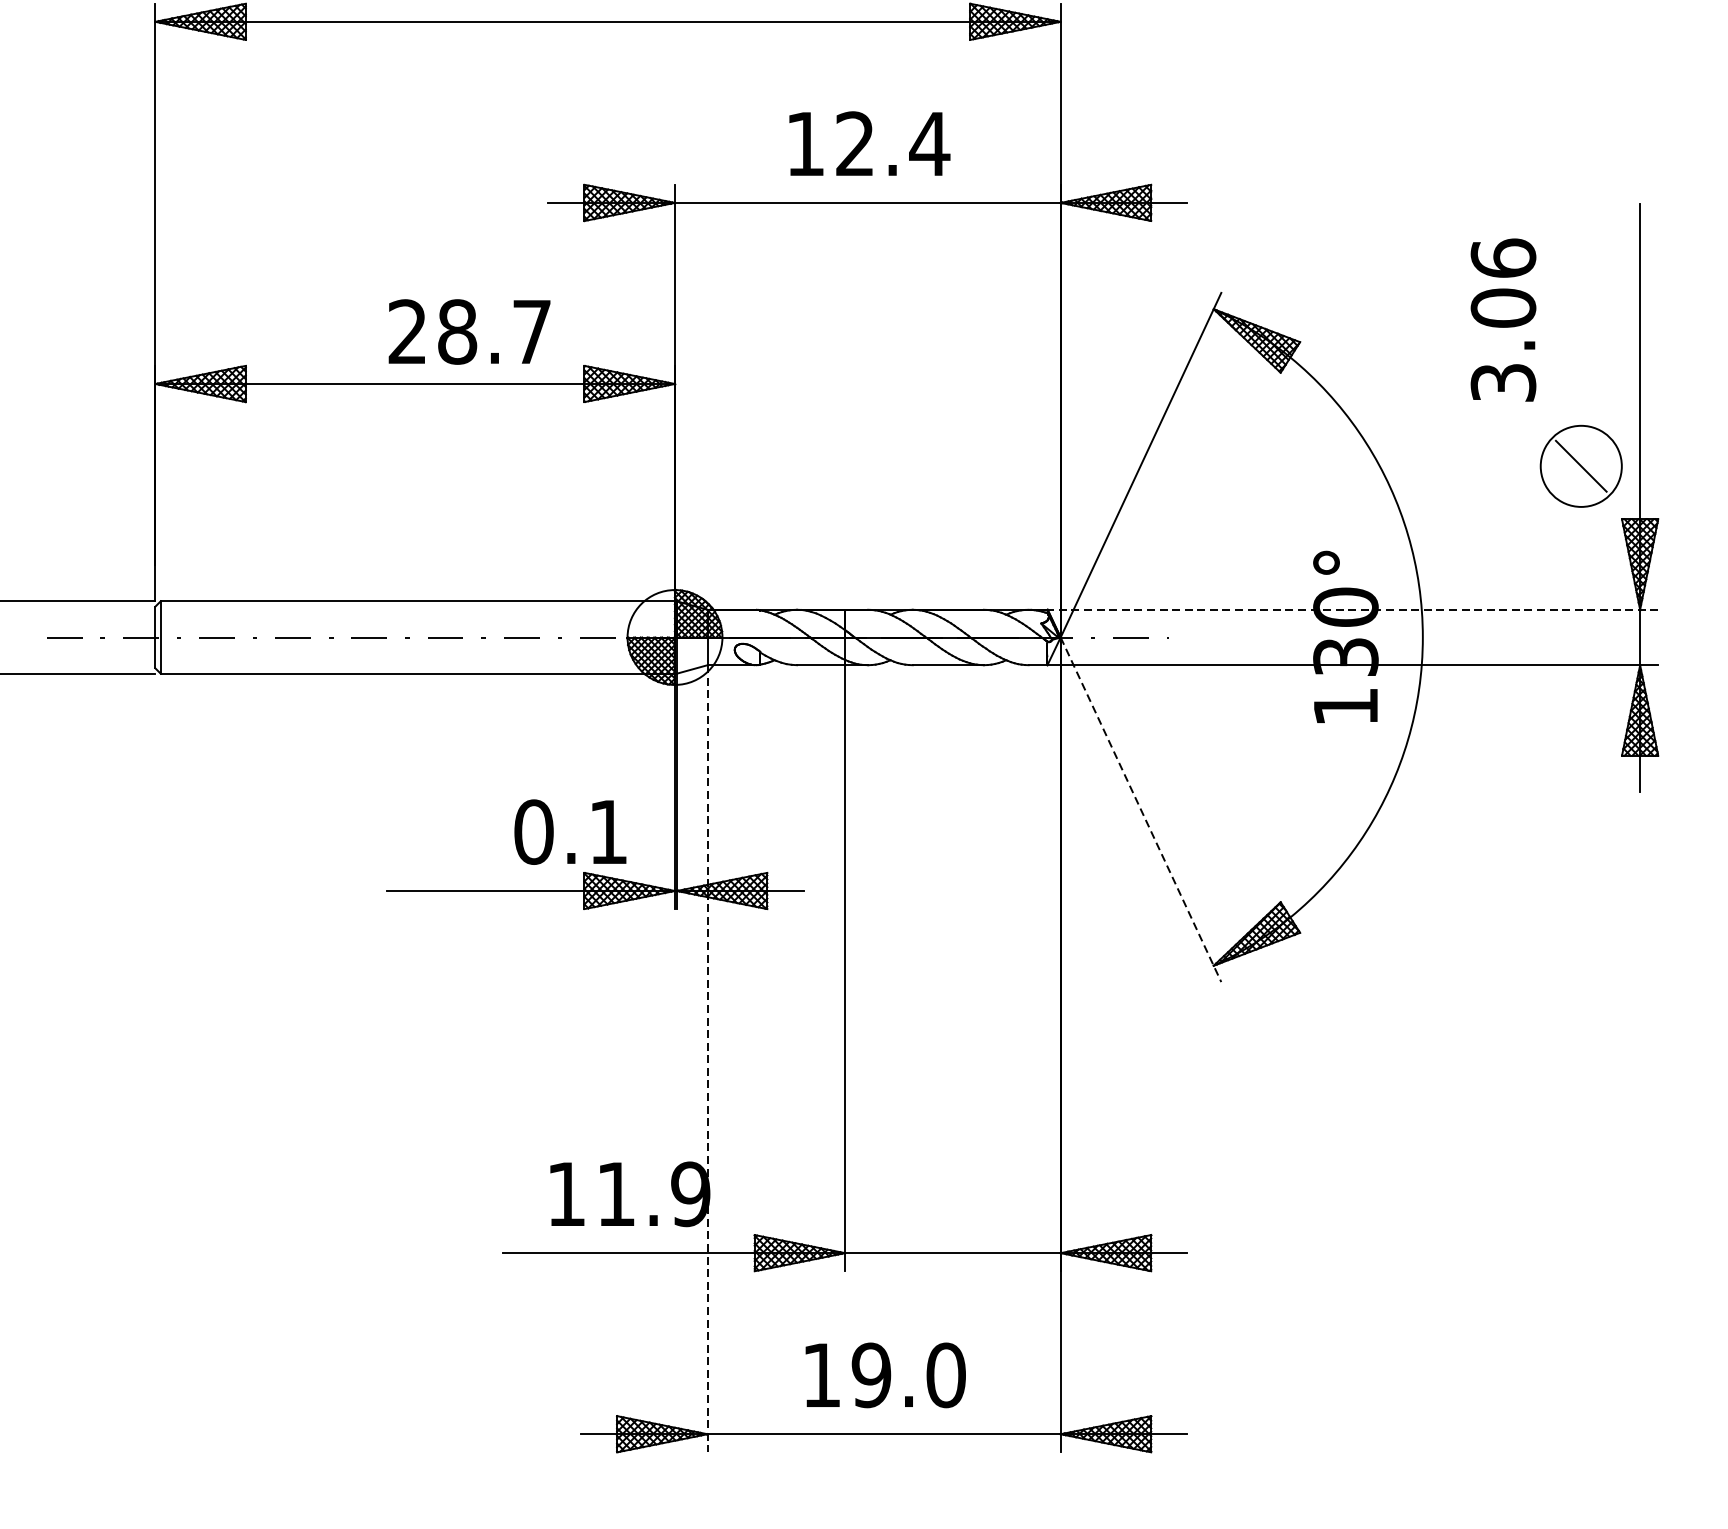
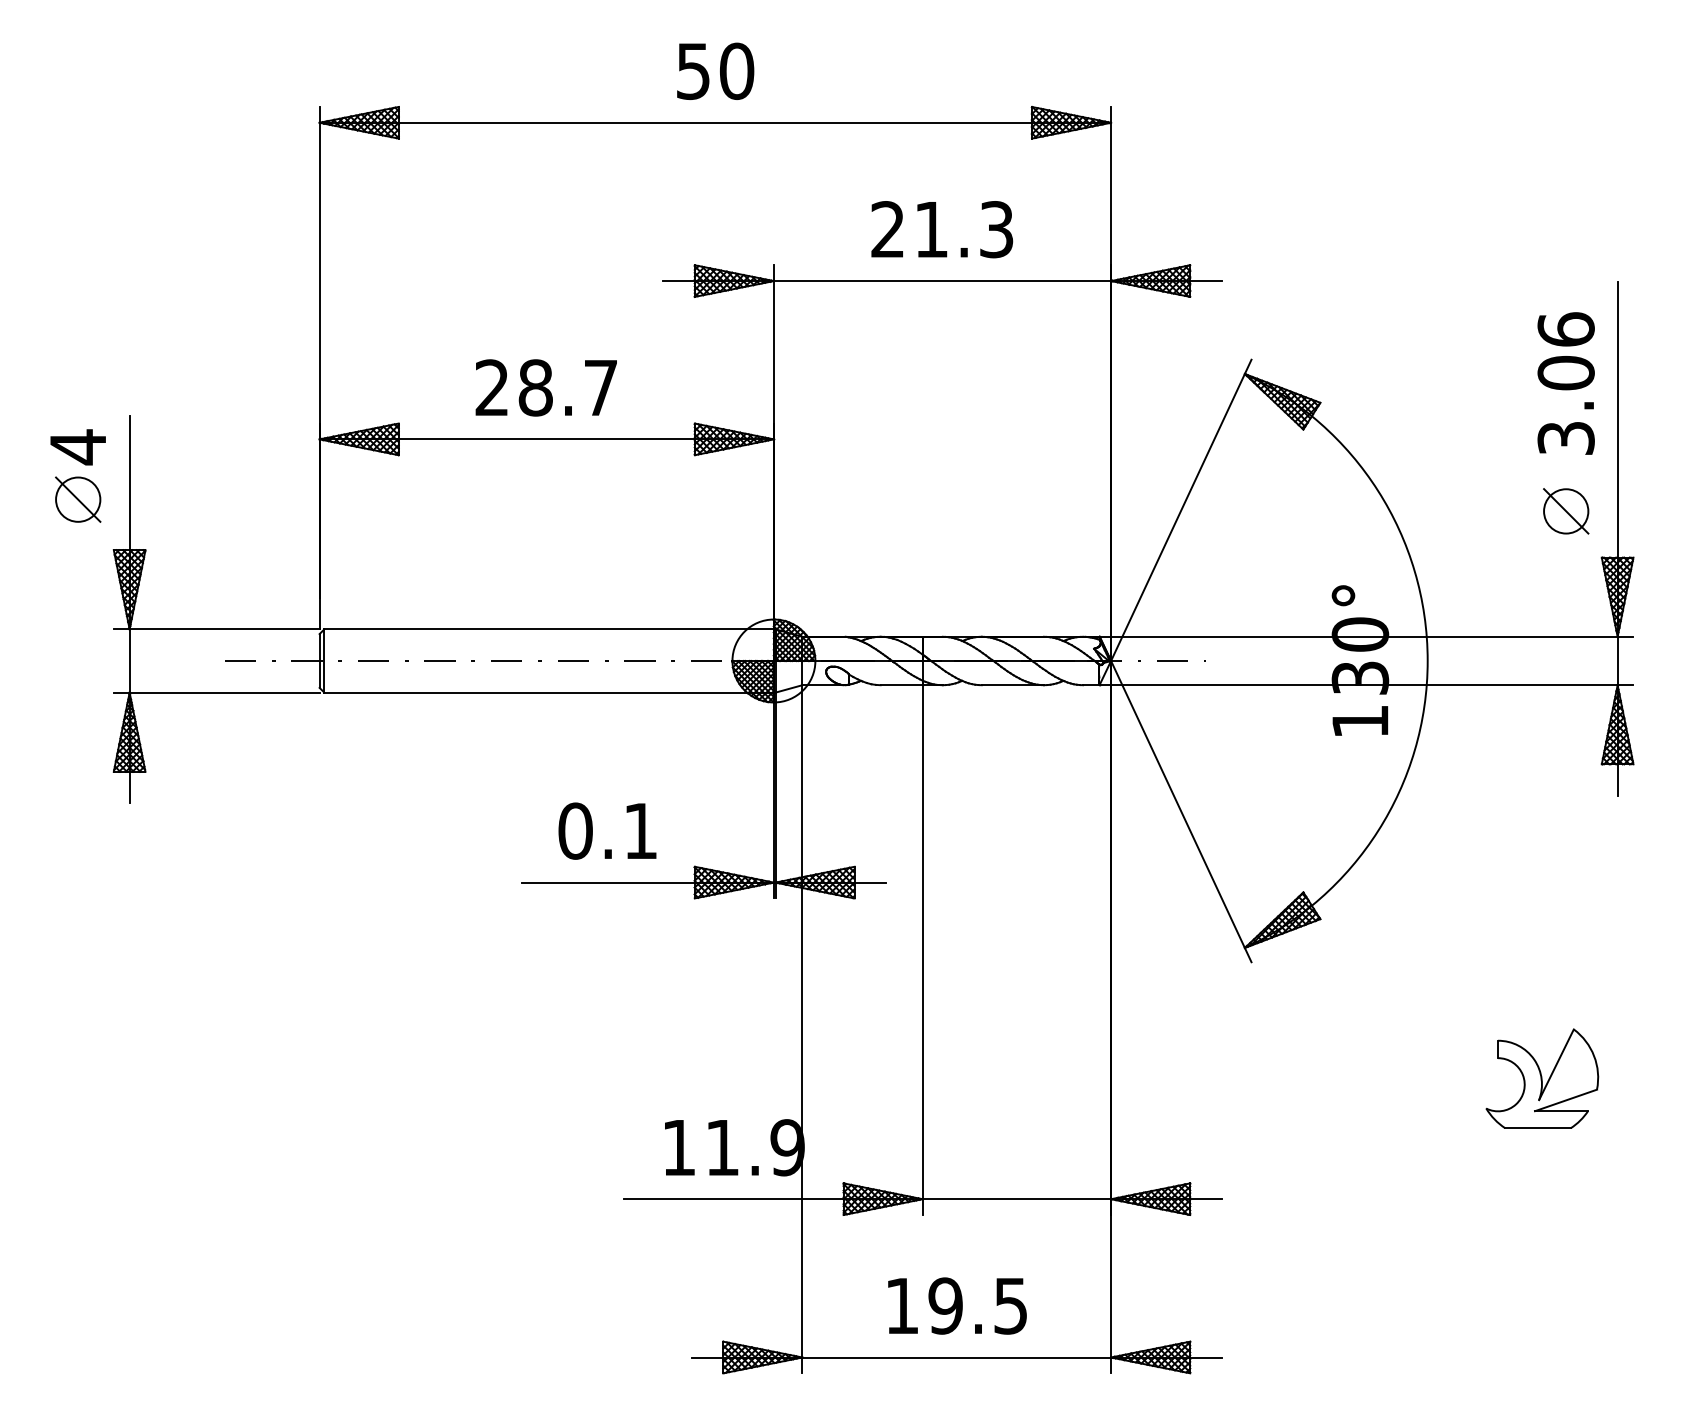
text: (867, 143) -> (942, 229), 12.4 -> 21.3
text: (1502, 320) -> (1565, 383), moved
text: (468, 331) -> (545, 387), moved
circle: (1581, 466) -> (1566, 511), size x0.62
line: (1352, 609) -> (1366, 636), dashed -> solid
line: (1141, 810) -> (1181, 812), dashed -> solid
text: (570, 831) -> (607, 830), moved
line: (707, 1059) -> (802, 1029), dashed -> solid
part: (1554, 1115) -> (1542, 1078), added
text: (946, 1374) -> (1011, 1305), 19.0 -> 19.5

